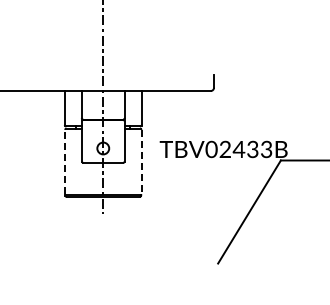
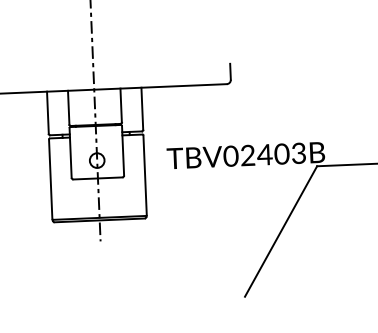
text: (252, 149) -> (281, 154), TBV02433B -> TBV02403B
line: (65, 161) -> (51, 178), dashed -> solid
line: (141, 162) -> (145, 175), dashed -> solid

